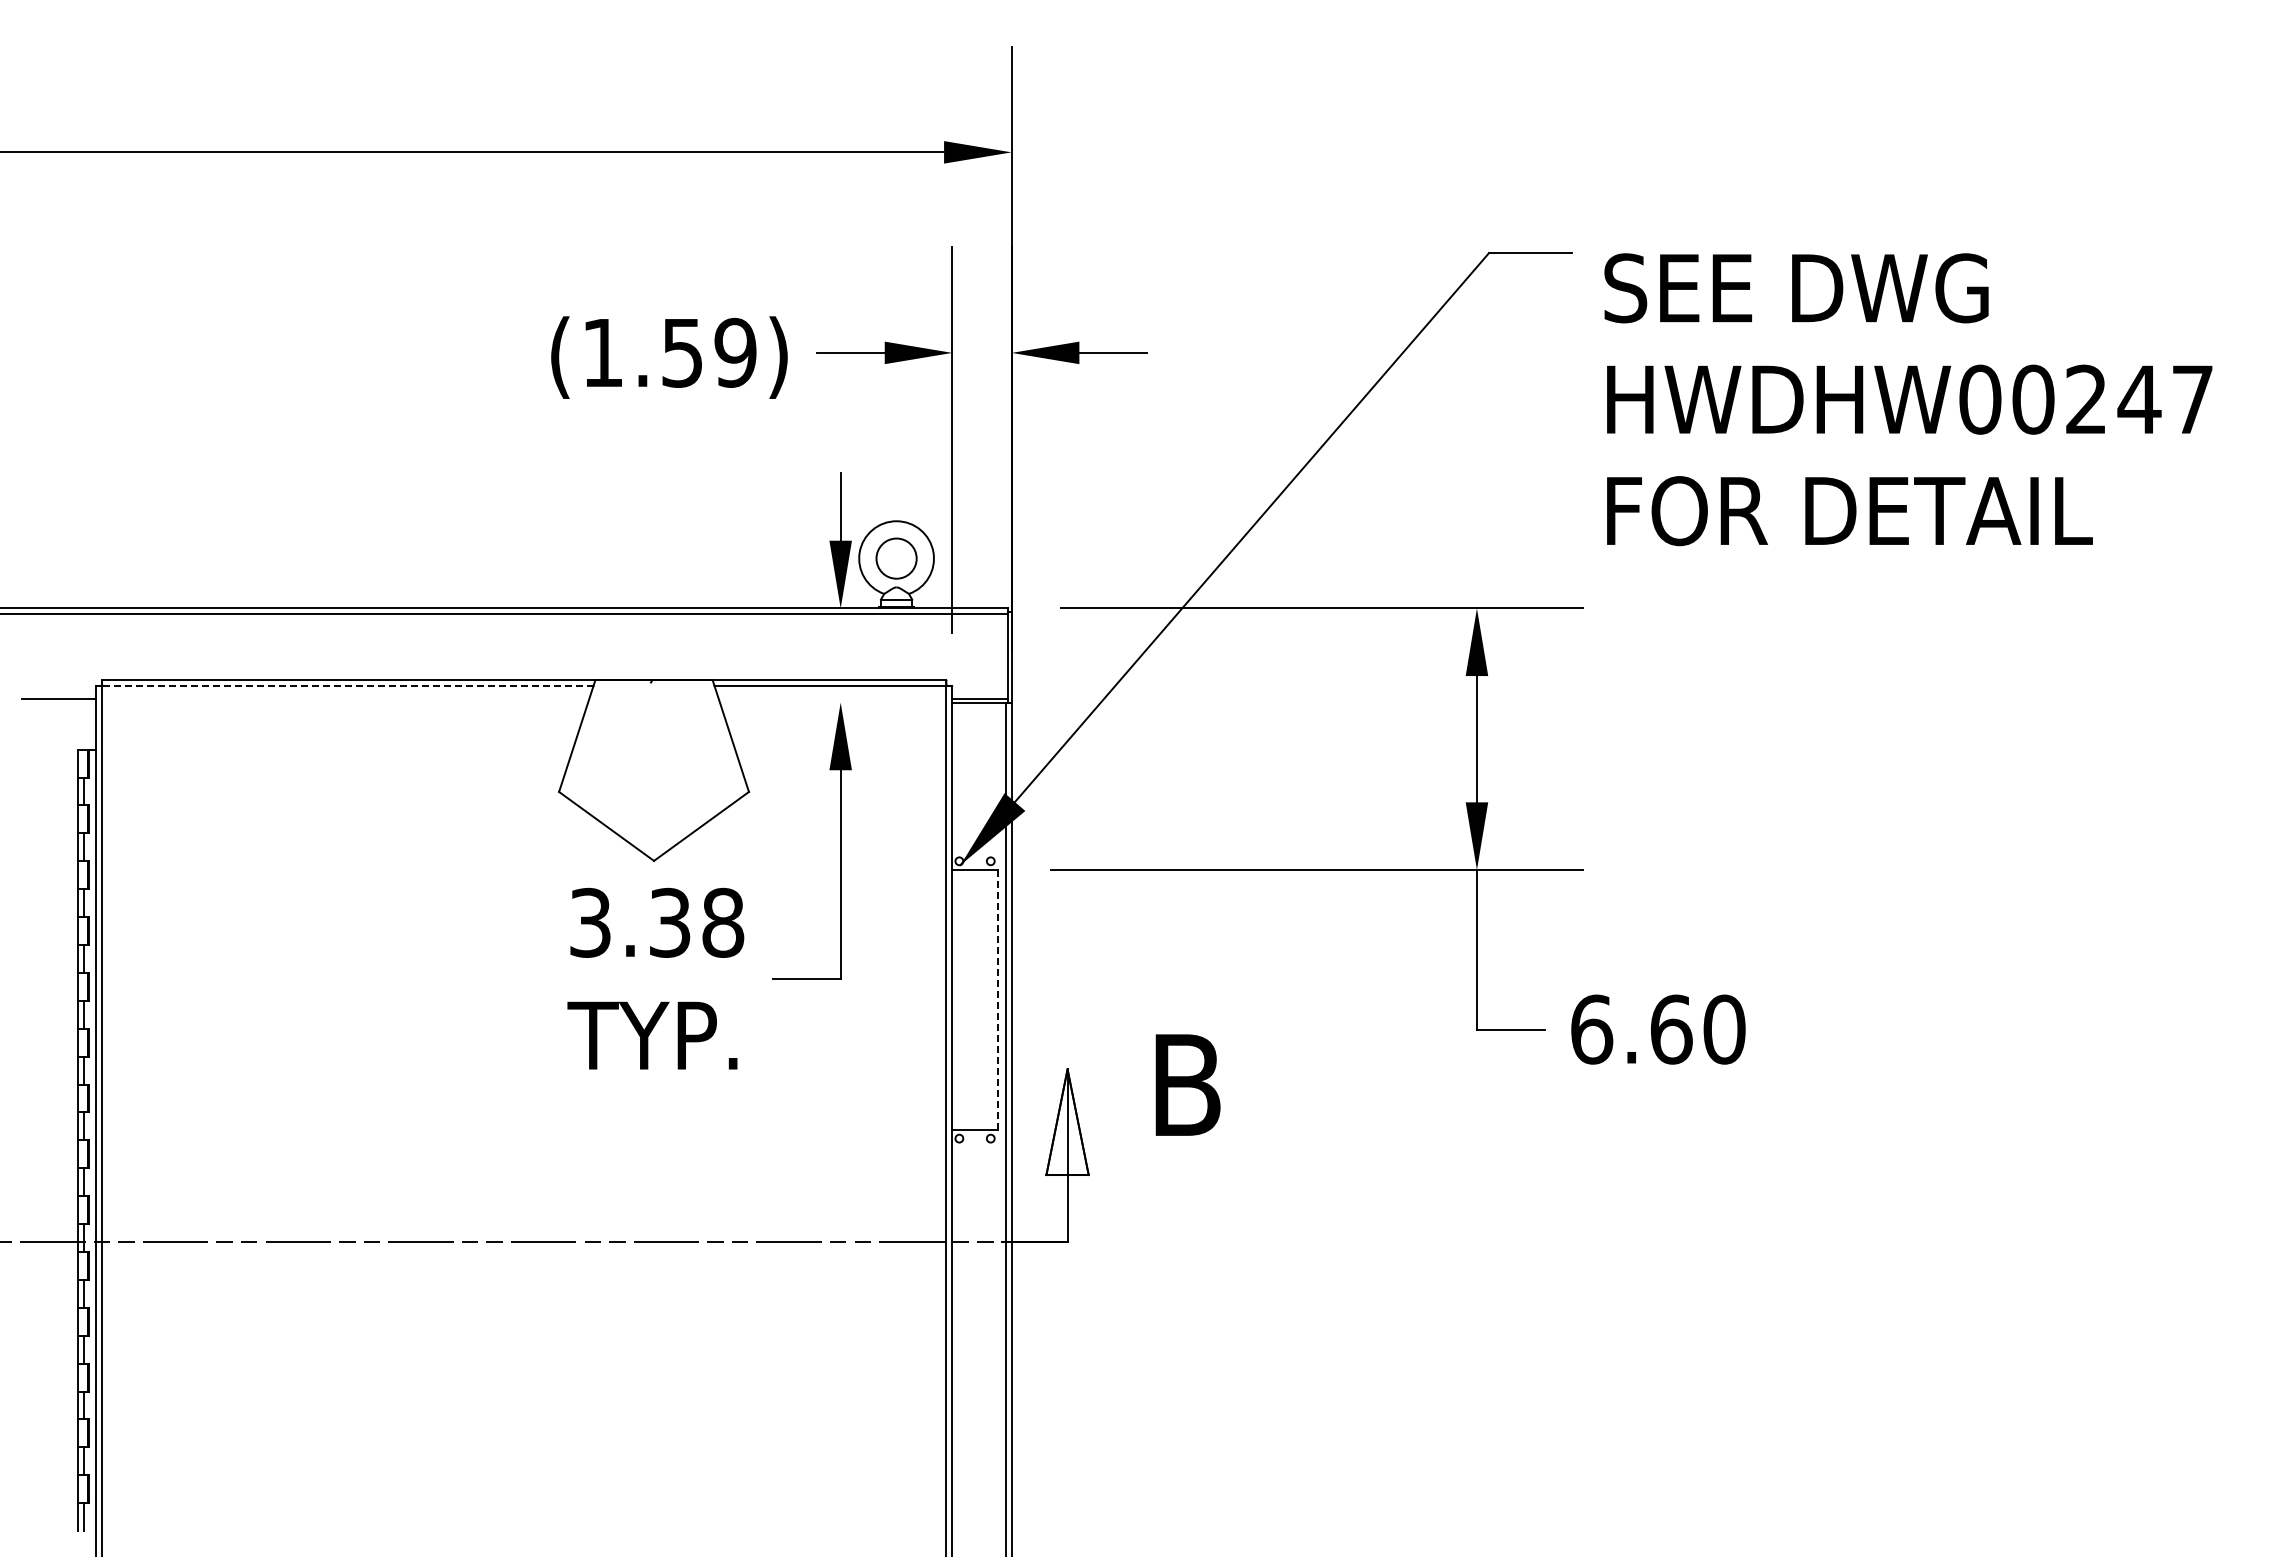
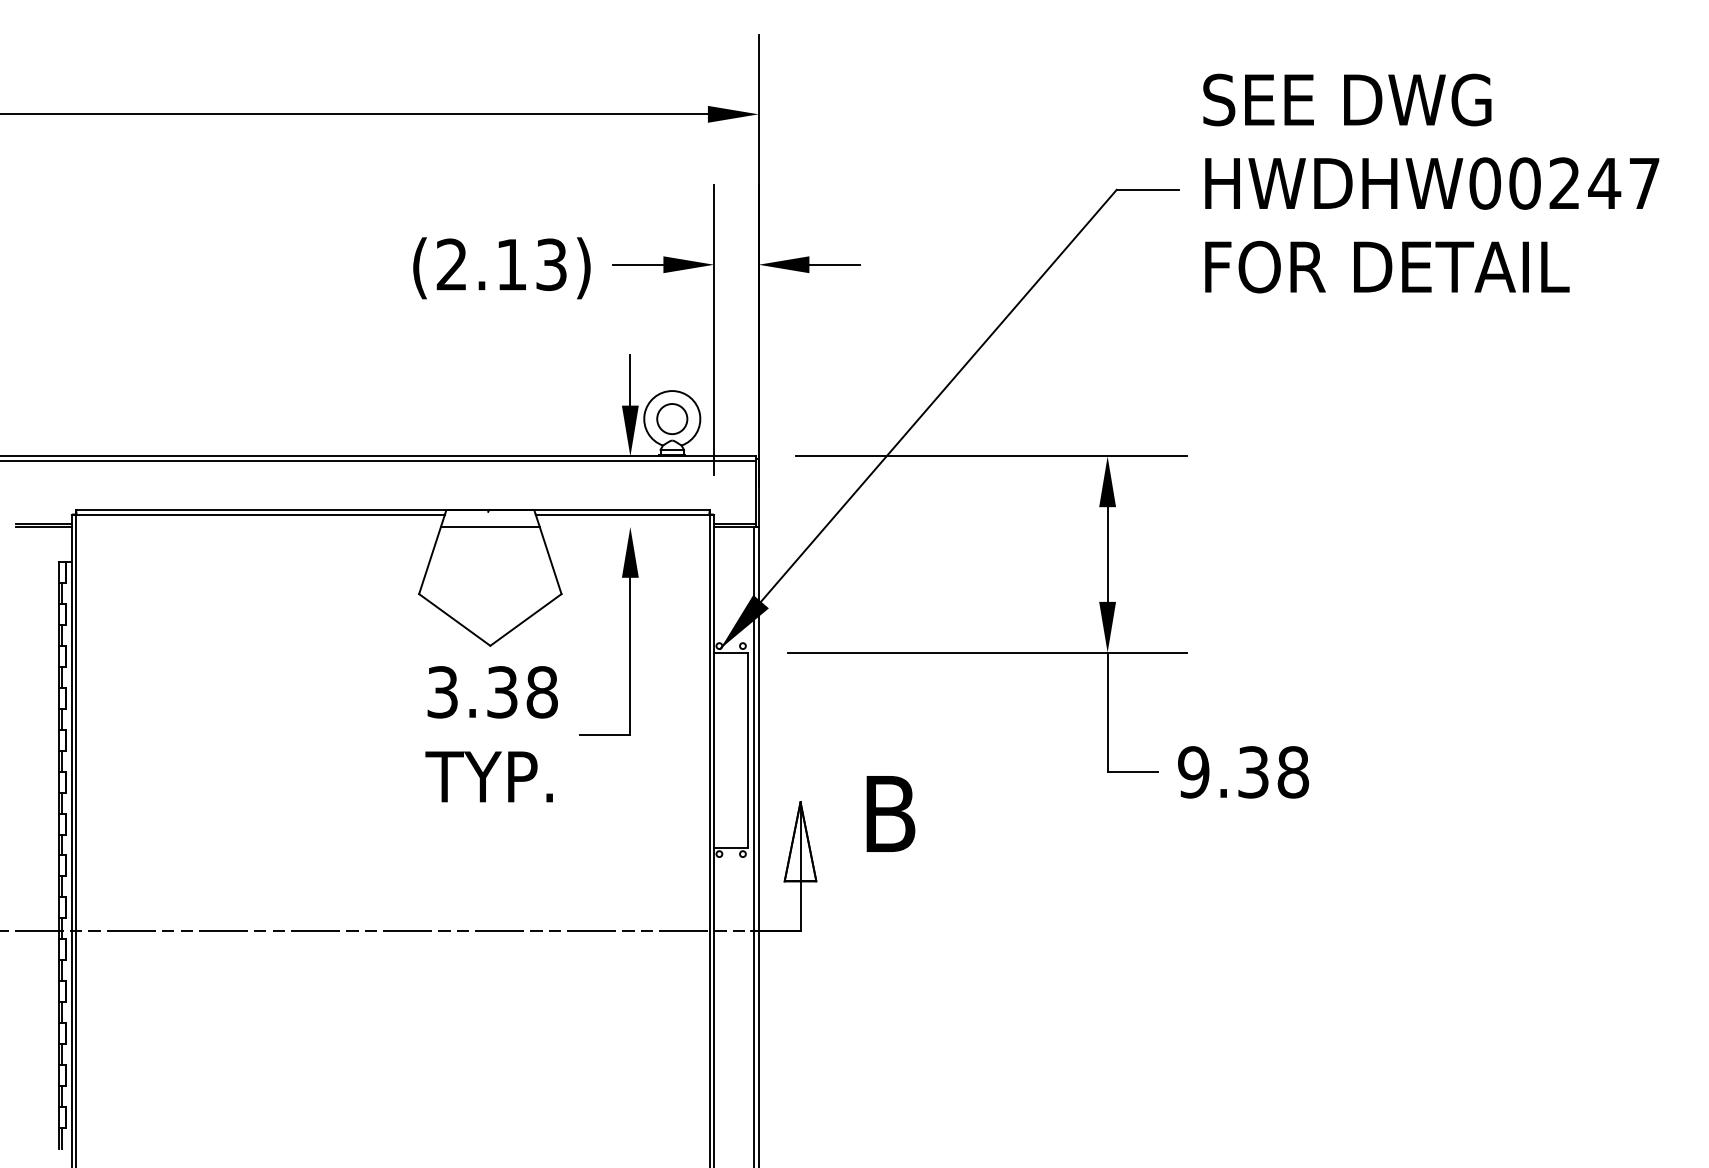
text: (669, 352) -> (501, 264), (1.59) -> (2.13)
text: (1908, 399) -> (1431, 183), moved
line: (347, 686) -> (260, 514), dashed -> solid
line: (58, 702) -> (43, 526), added
line: (653, 702) -> (489, 526), added
line: (997, 999) -> (747, 749), dashed -> solid
text: (1657, 1029) -> (1243, 772), 6.60 -> 9.38

